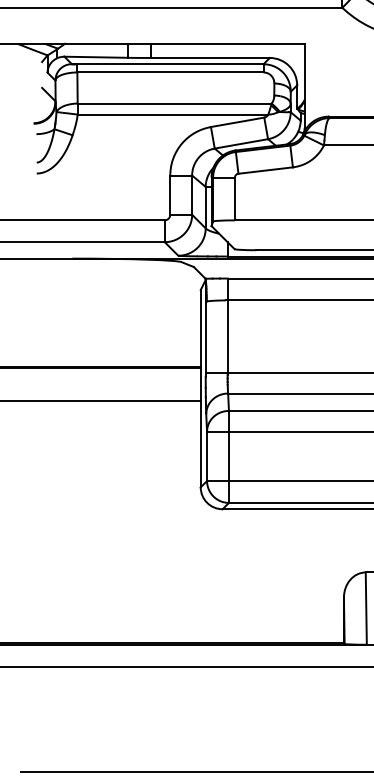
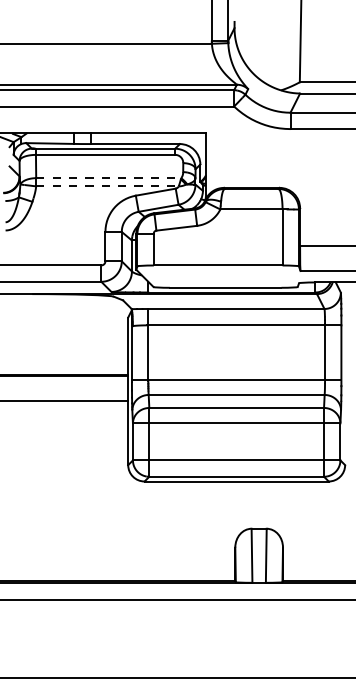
line: (175, 104) -> (109, 178), solid -> dashed
line: (173, 114) -> (107, 186), solid -> dashed

